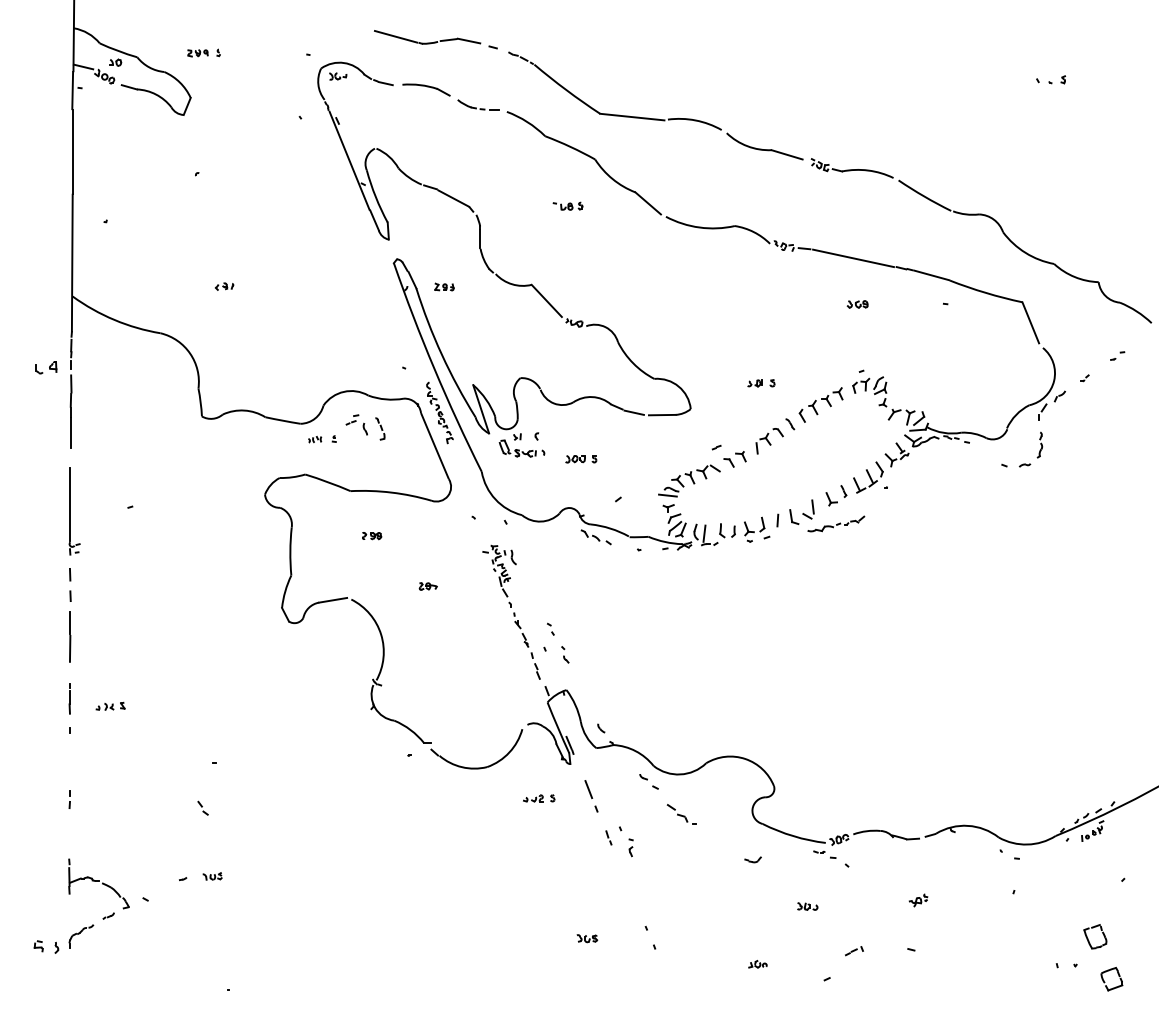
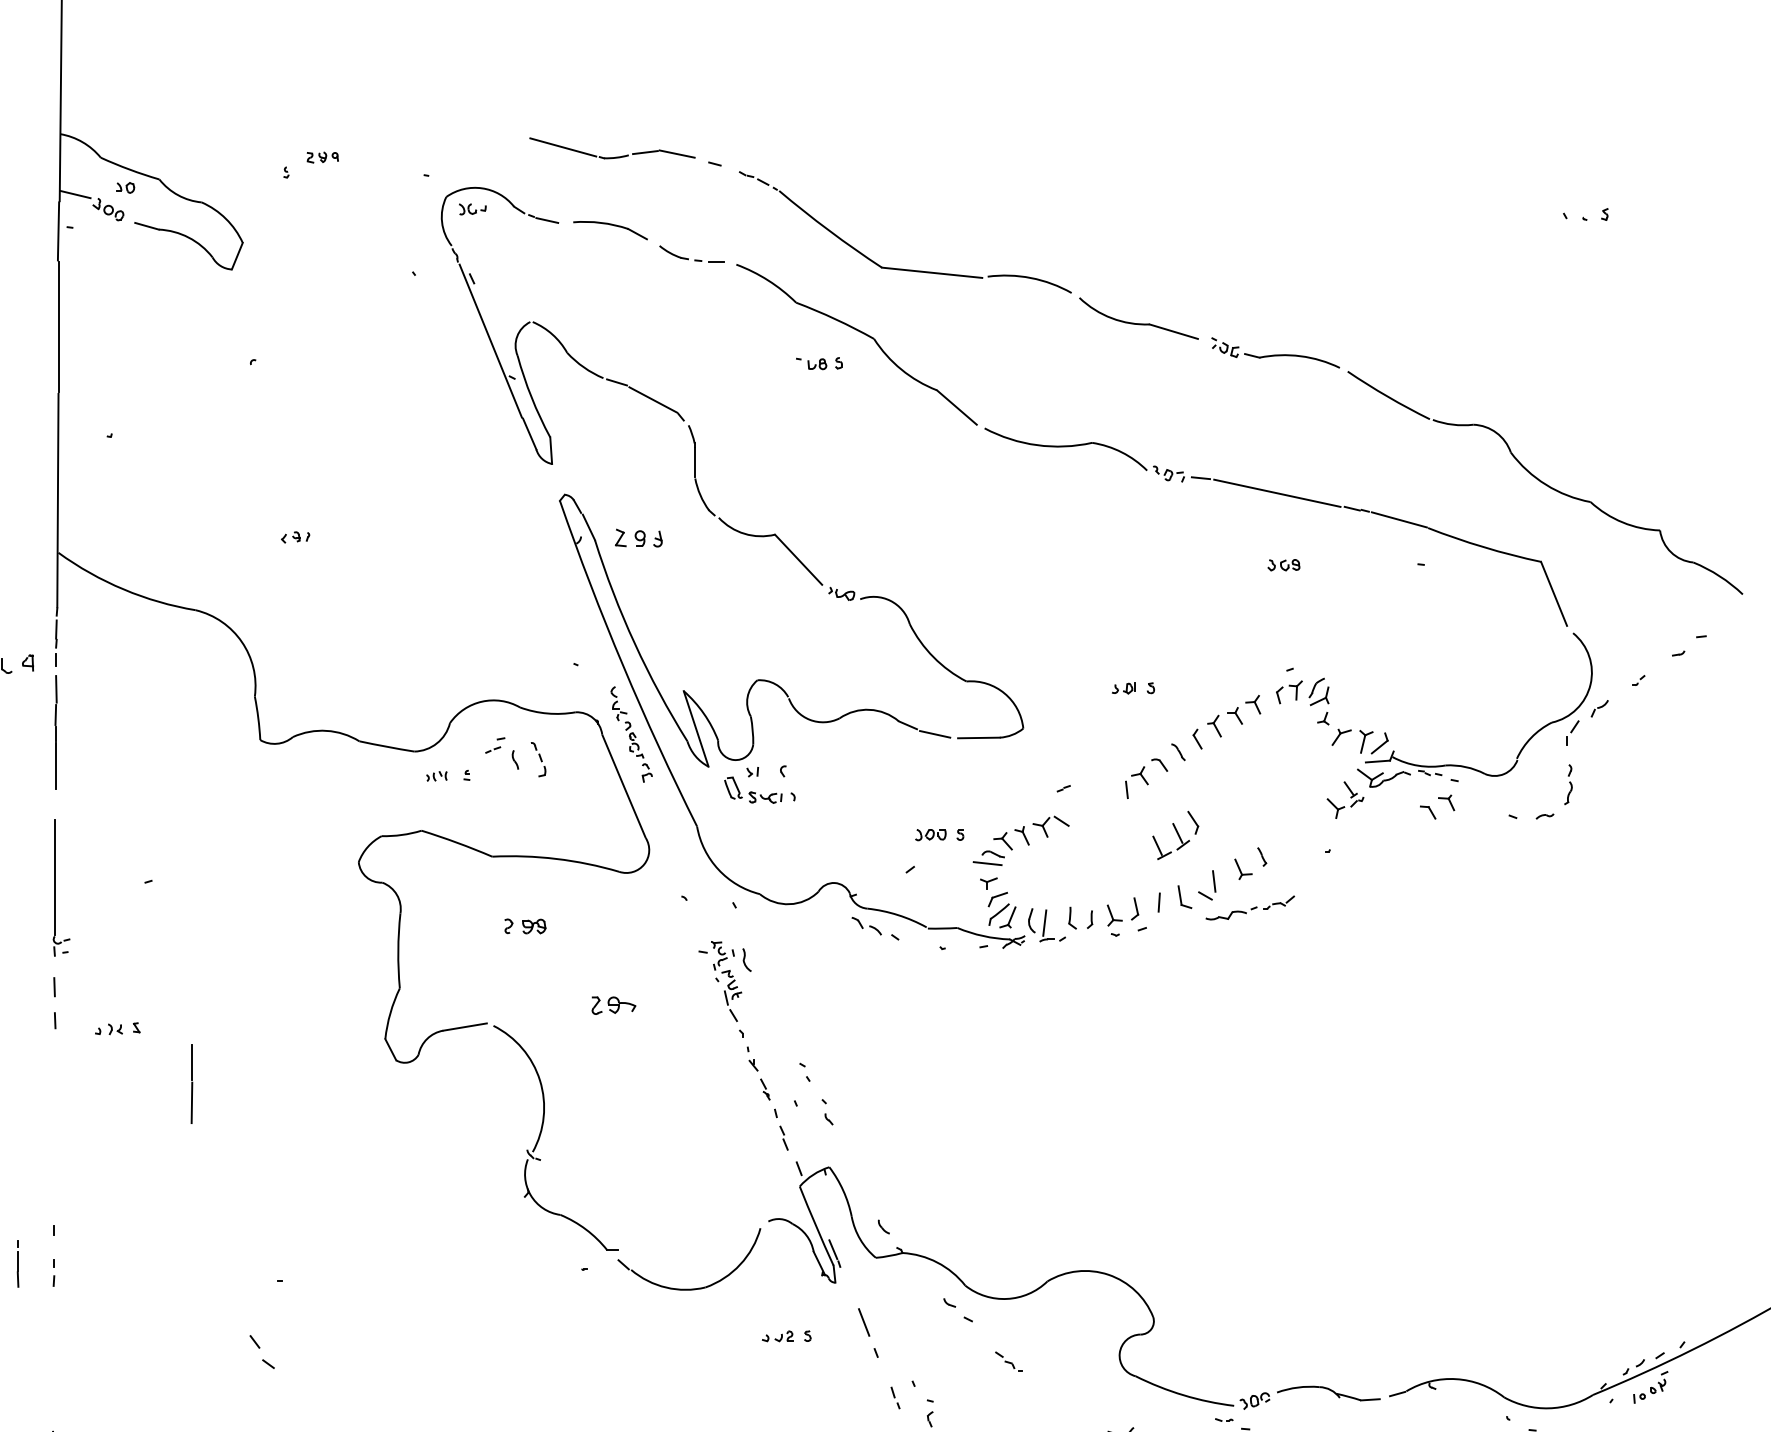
part: (197, 53) -> (322, 157), moved
part: (567, 205) -> (818, 362), moved
part: (444, 286) -> (638, 537), size x1.6
part: (1117, 355) -> (1689, 644), size x1.6
part: (581, 459) -> (940, 835), moved
part: (734, 459) -> (1436, 807), moved
part: (868, 477) -> (1175, 835), moved
part: (372, 536) -> (526, 927), size x1.4
part: (427, 586) -> (612, 1005), size x1.6
line: (70, 636) -> (192, 1083), moved
line: (69, 698) -> (17, 1263), moved
part: (110, 705) -> (117, 1027), moved
part: (69, 799) -> (53, 1272), moved
part: (202, 807) -> (261, 1350), size x1.6
part: (681, 814) -> (1008, 1361), size x0.6

